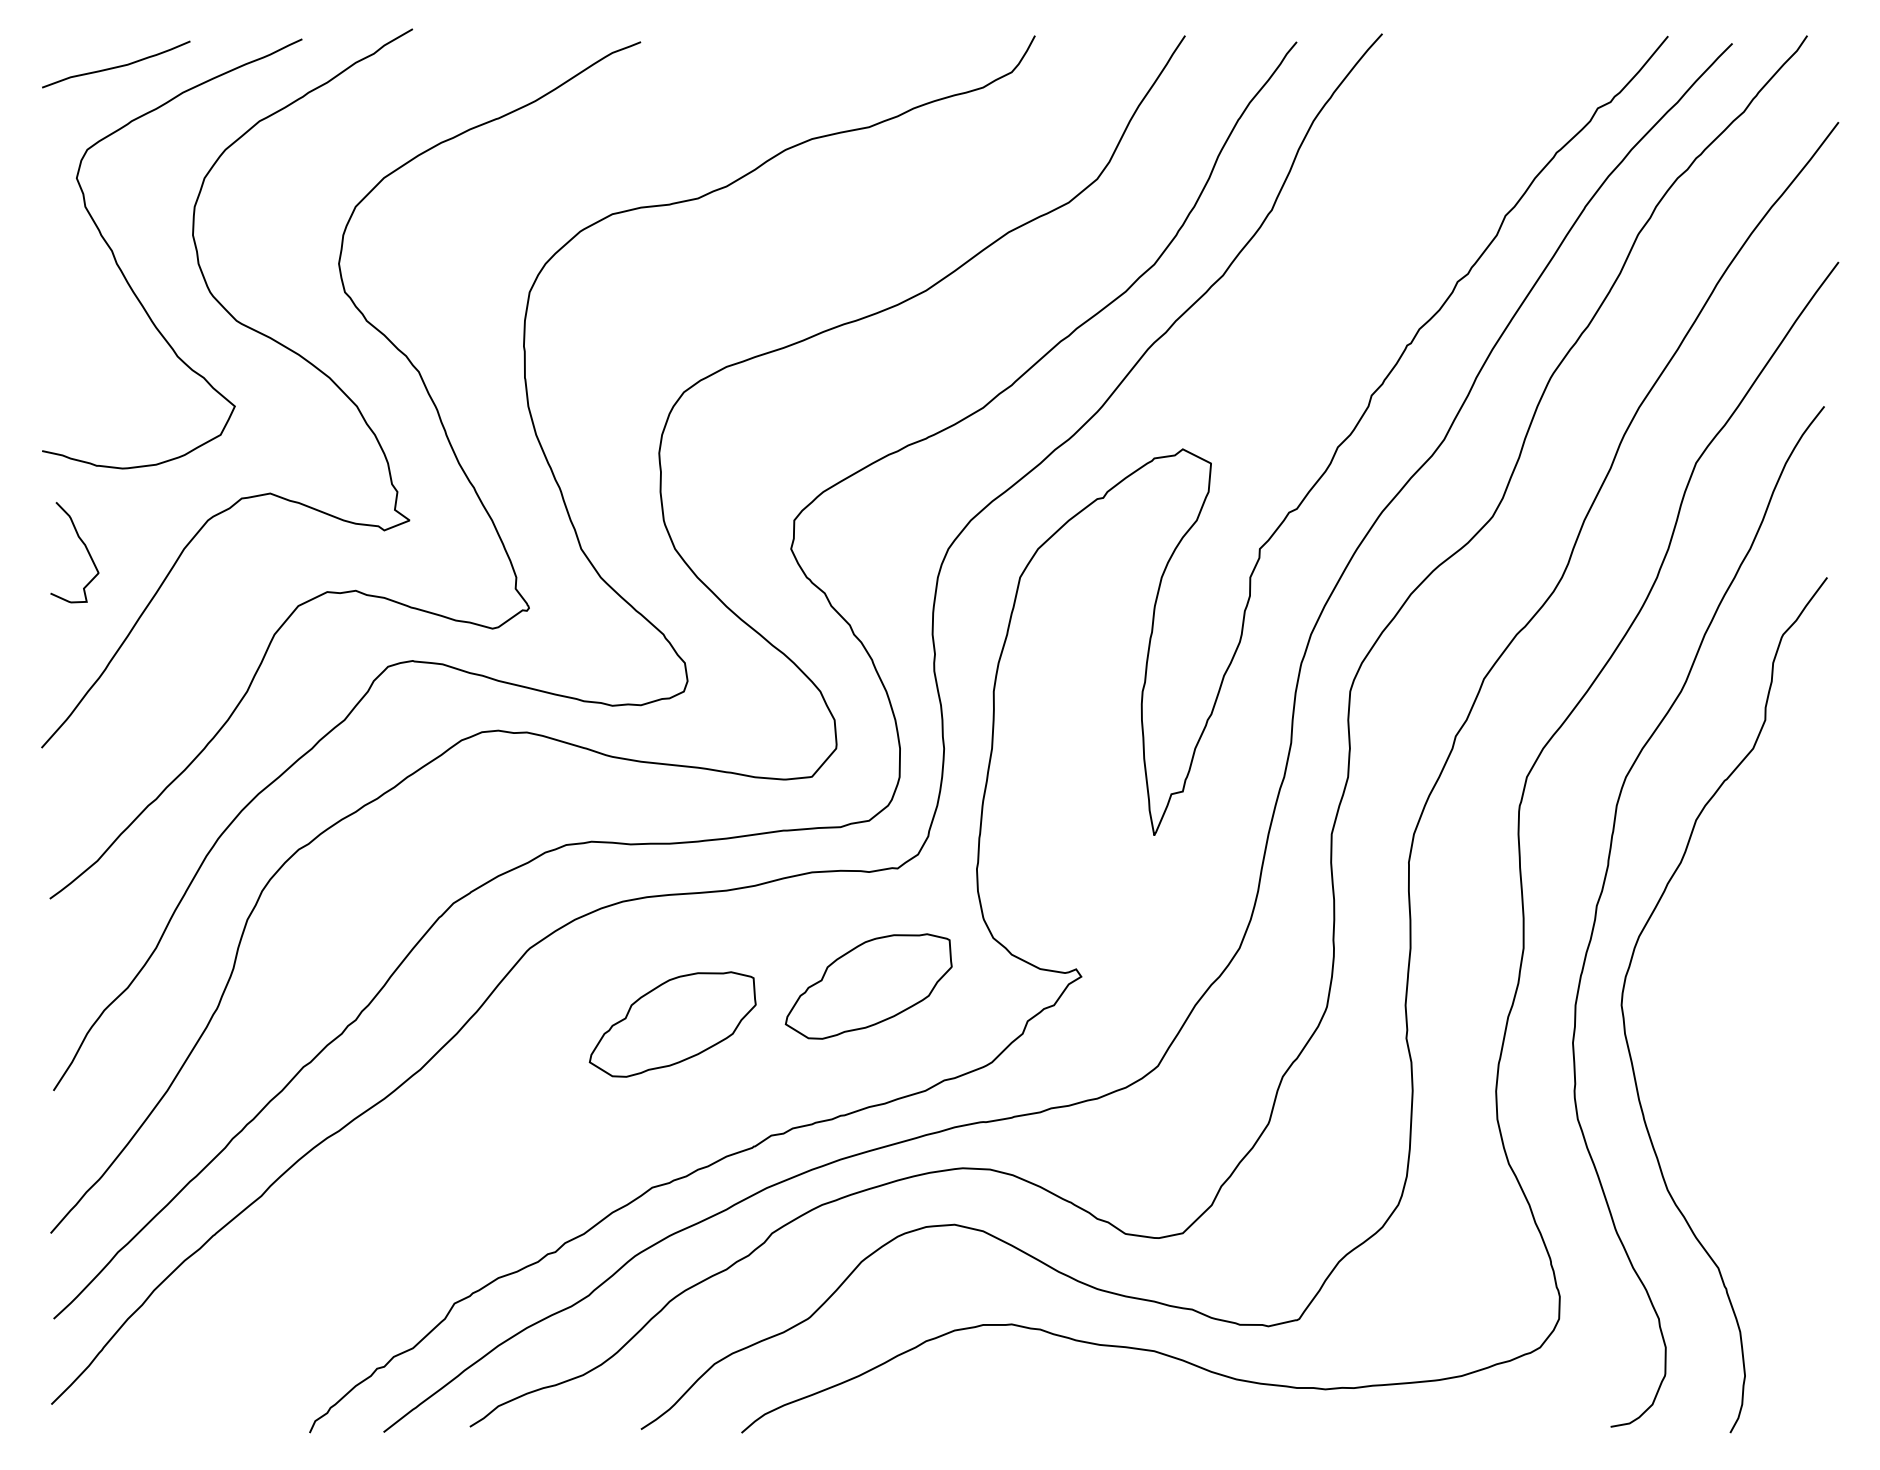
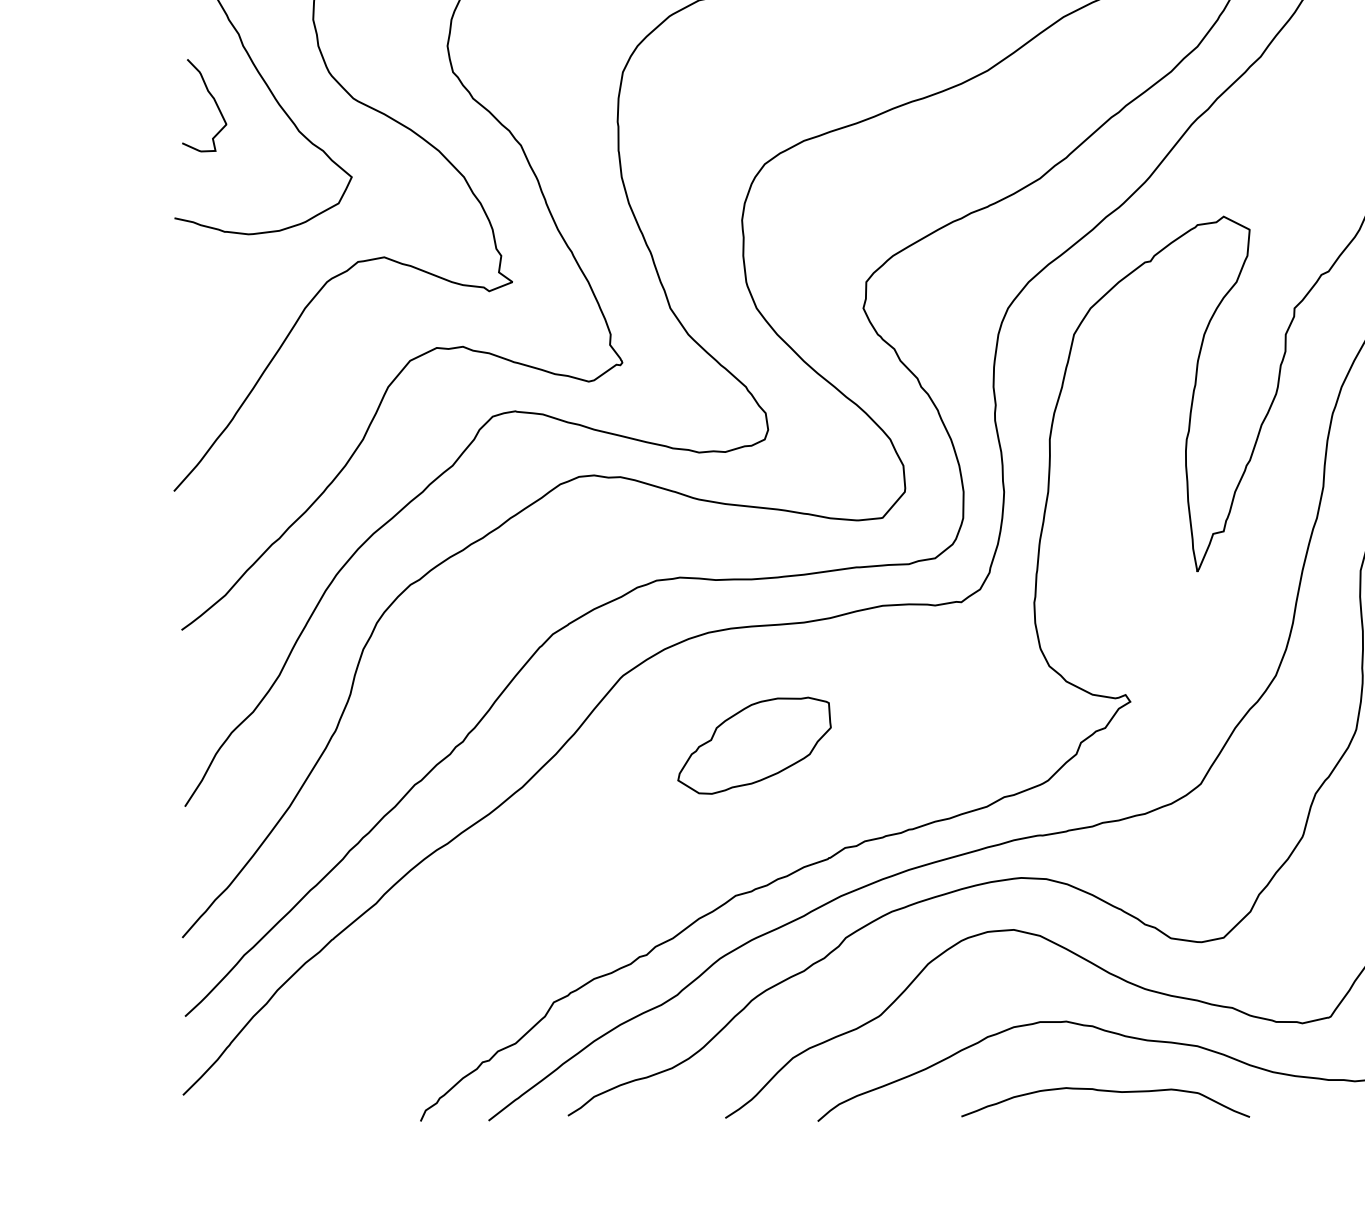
curve: (84, 546) -> (213, 100), moved
part: (868, 986) -> (934, 710), removed
curve: (1054, 1400) -> (1105, 1091), added

